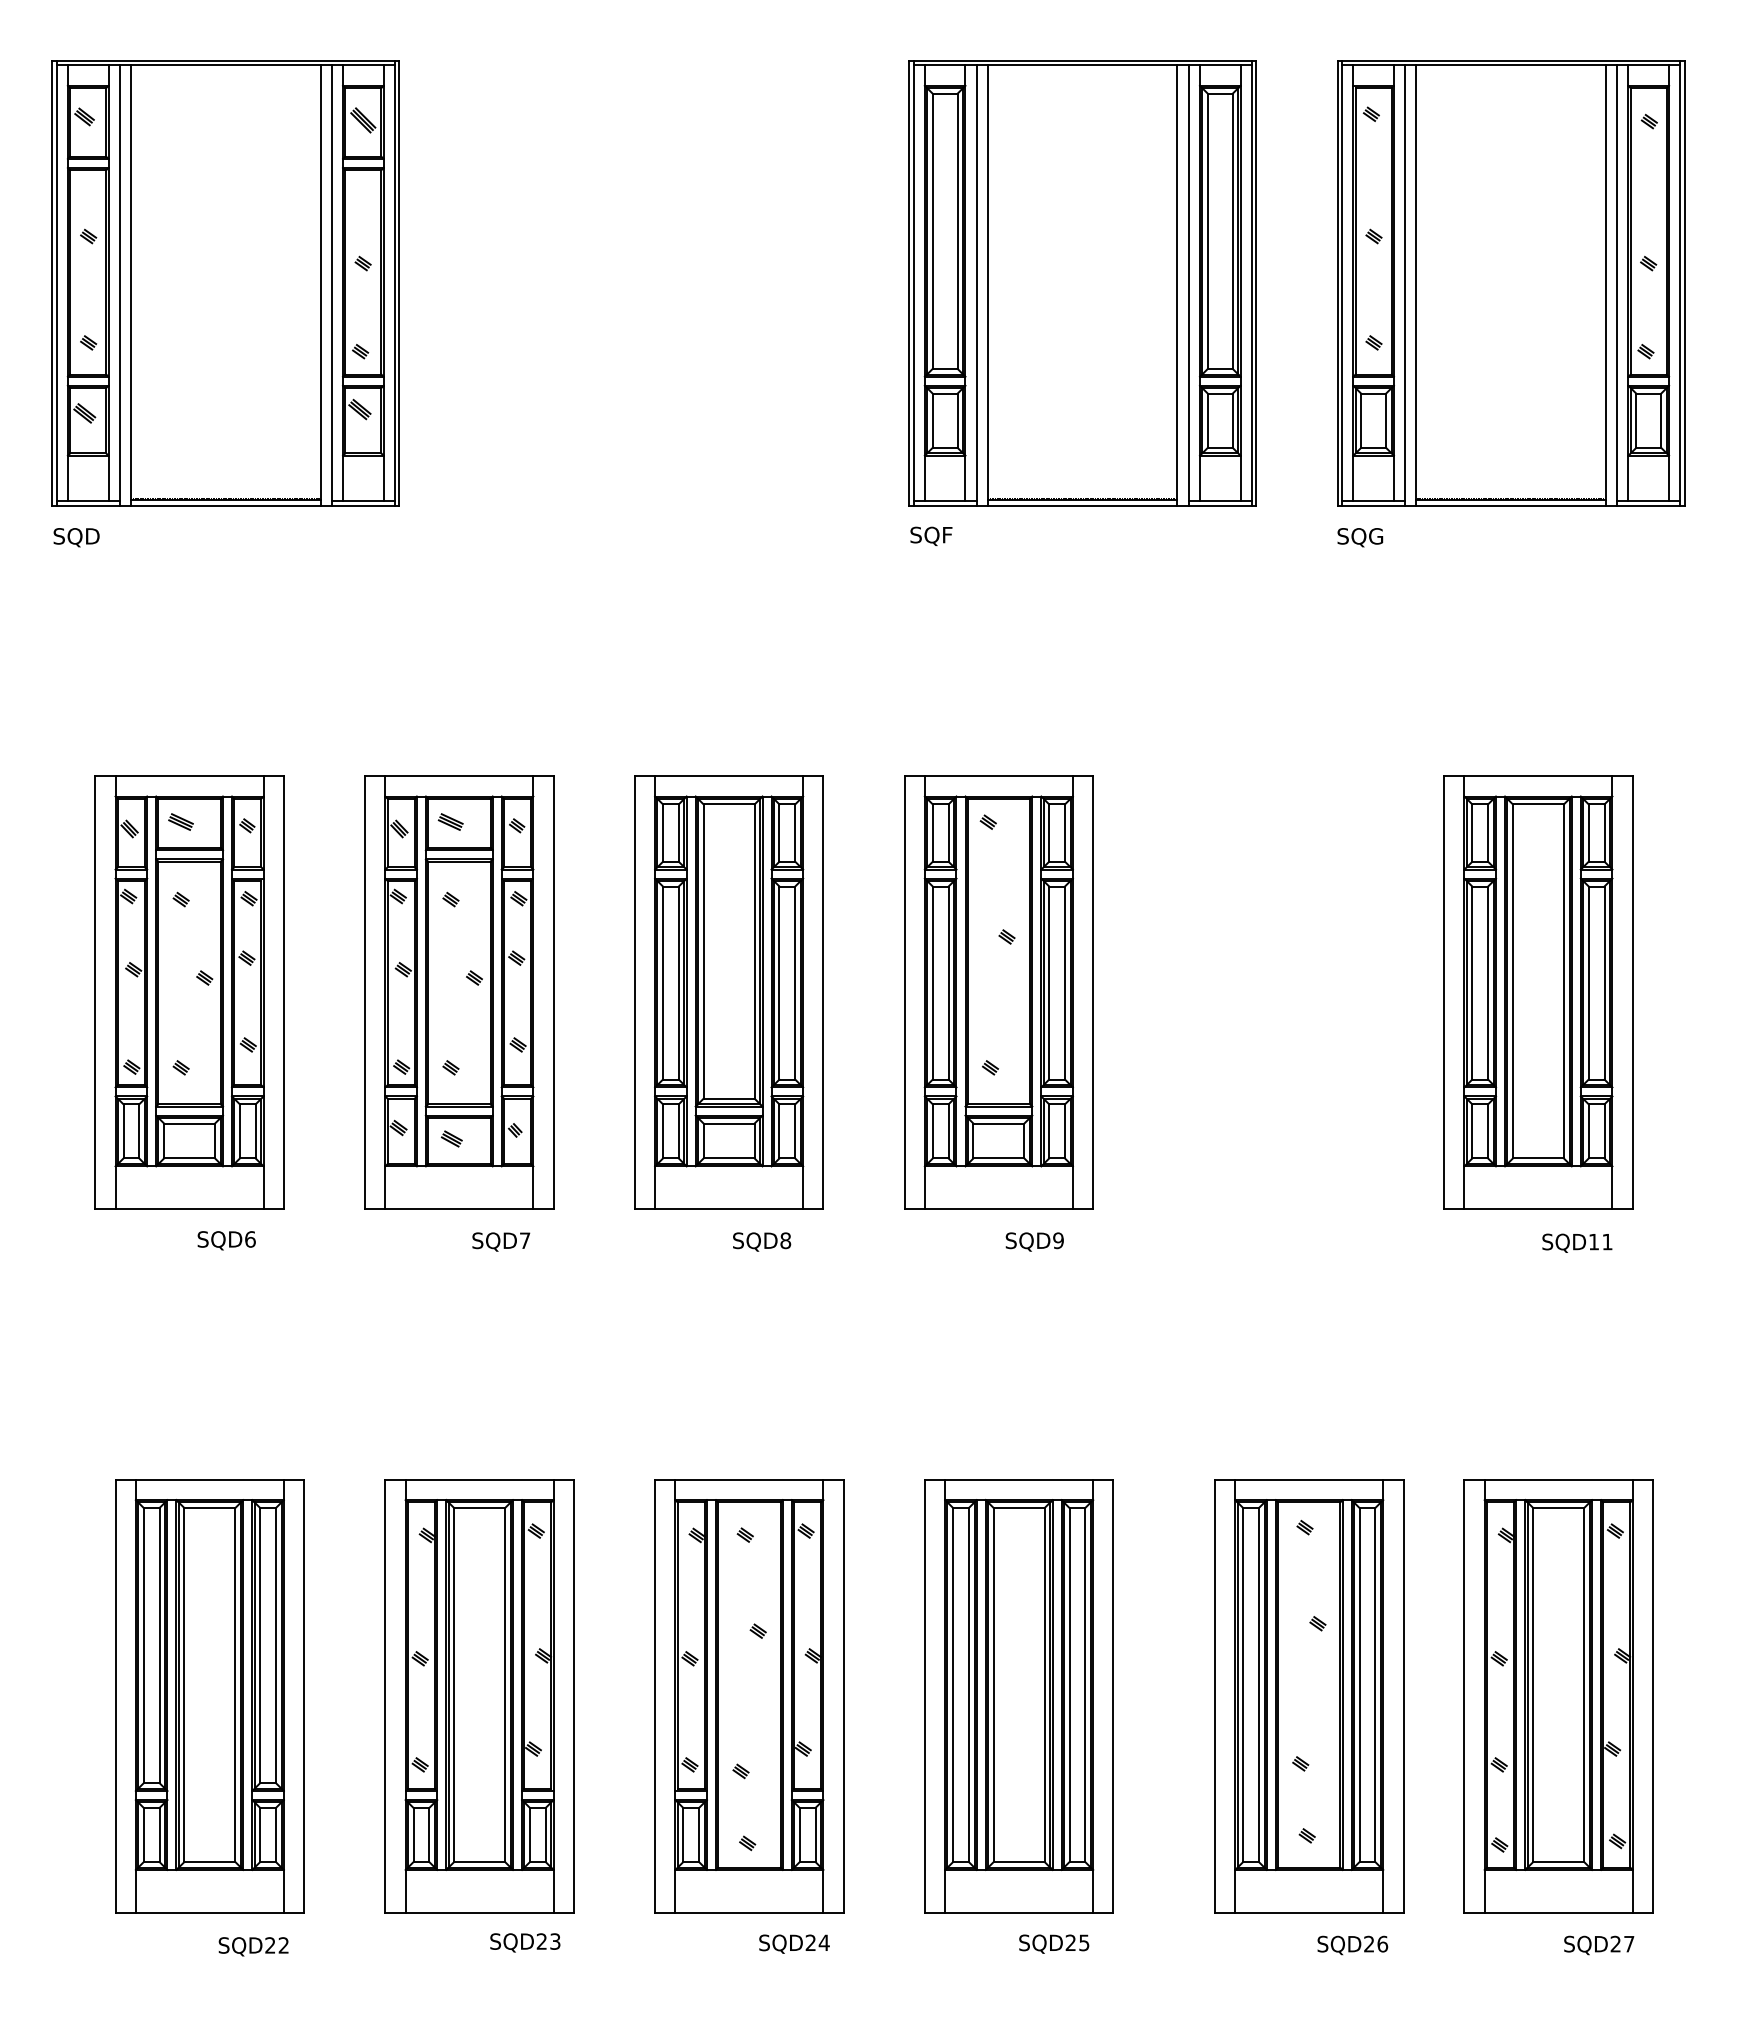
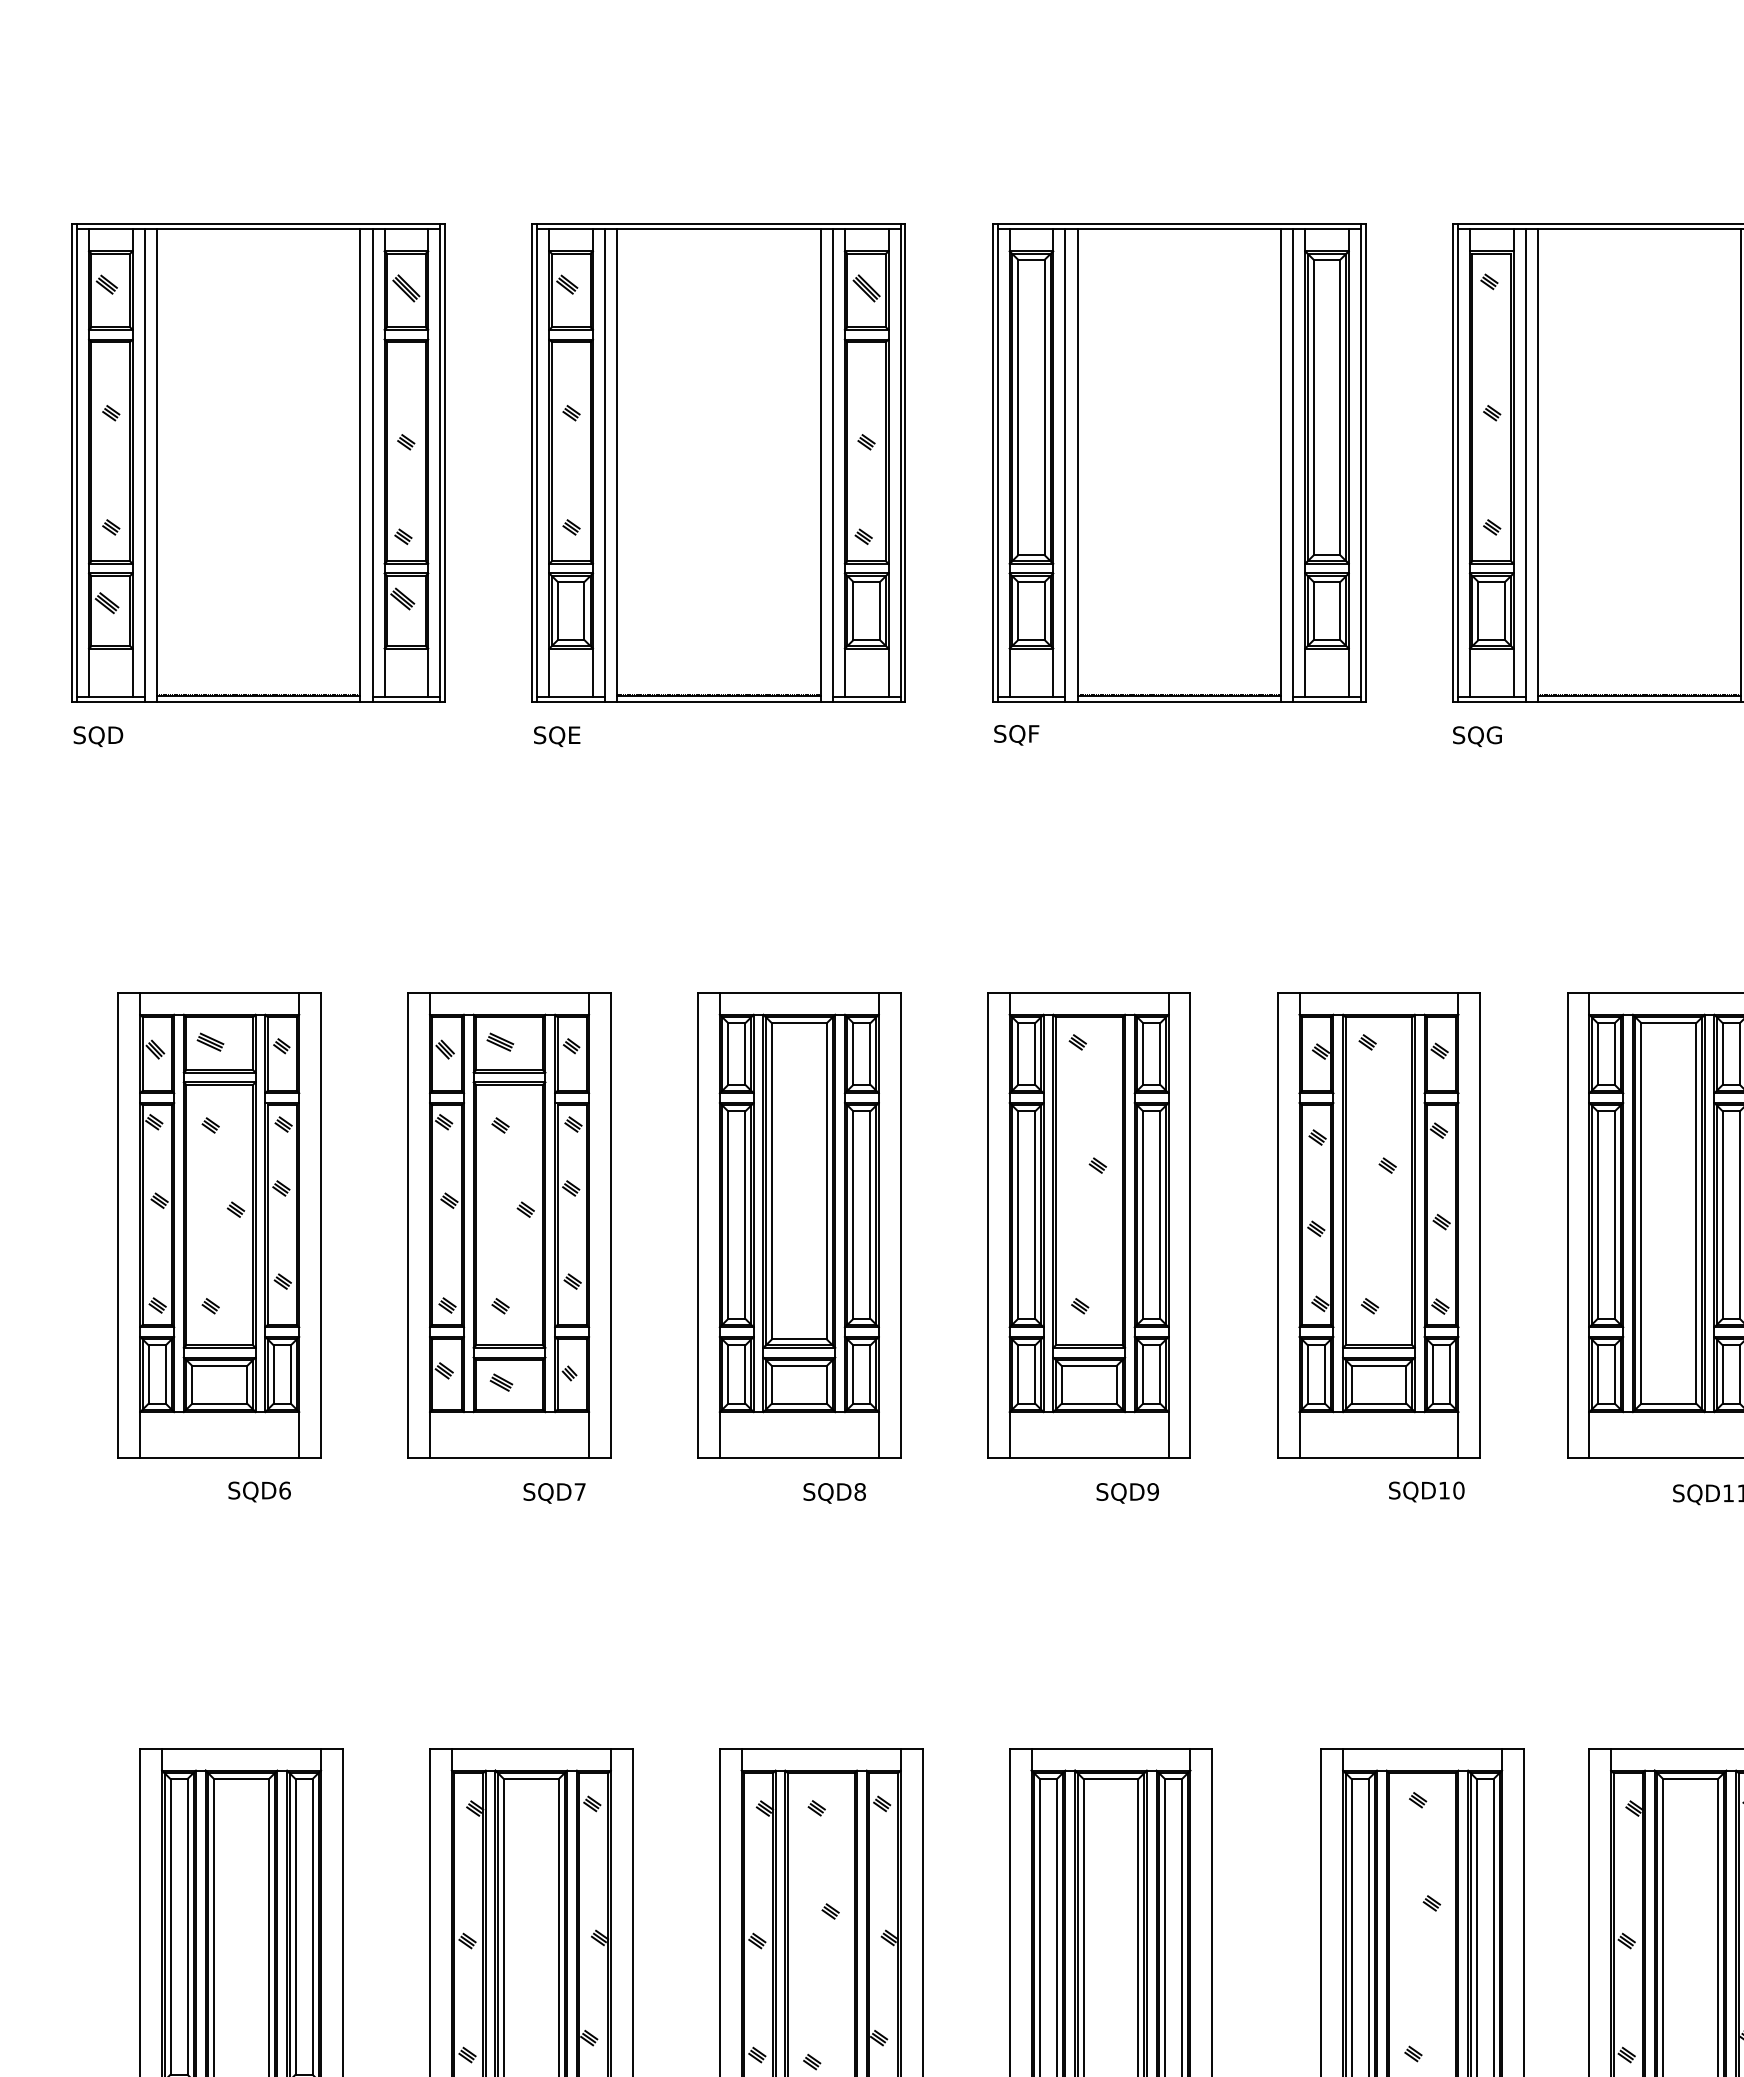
part: (654, 303) -> (719, 485), added
part: (1268, 1012) -> (1378, 1246), added

